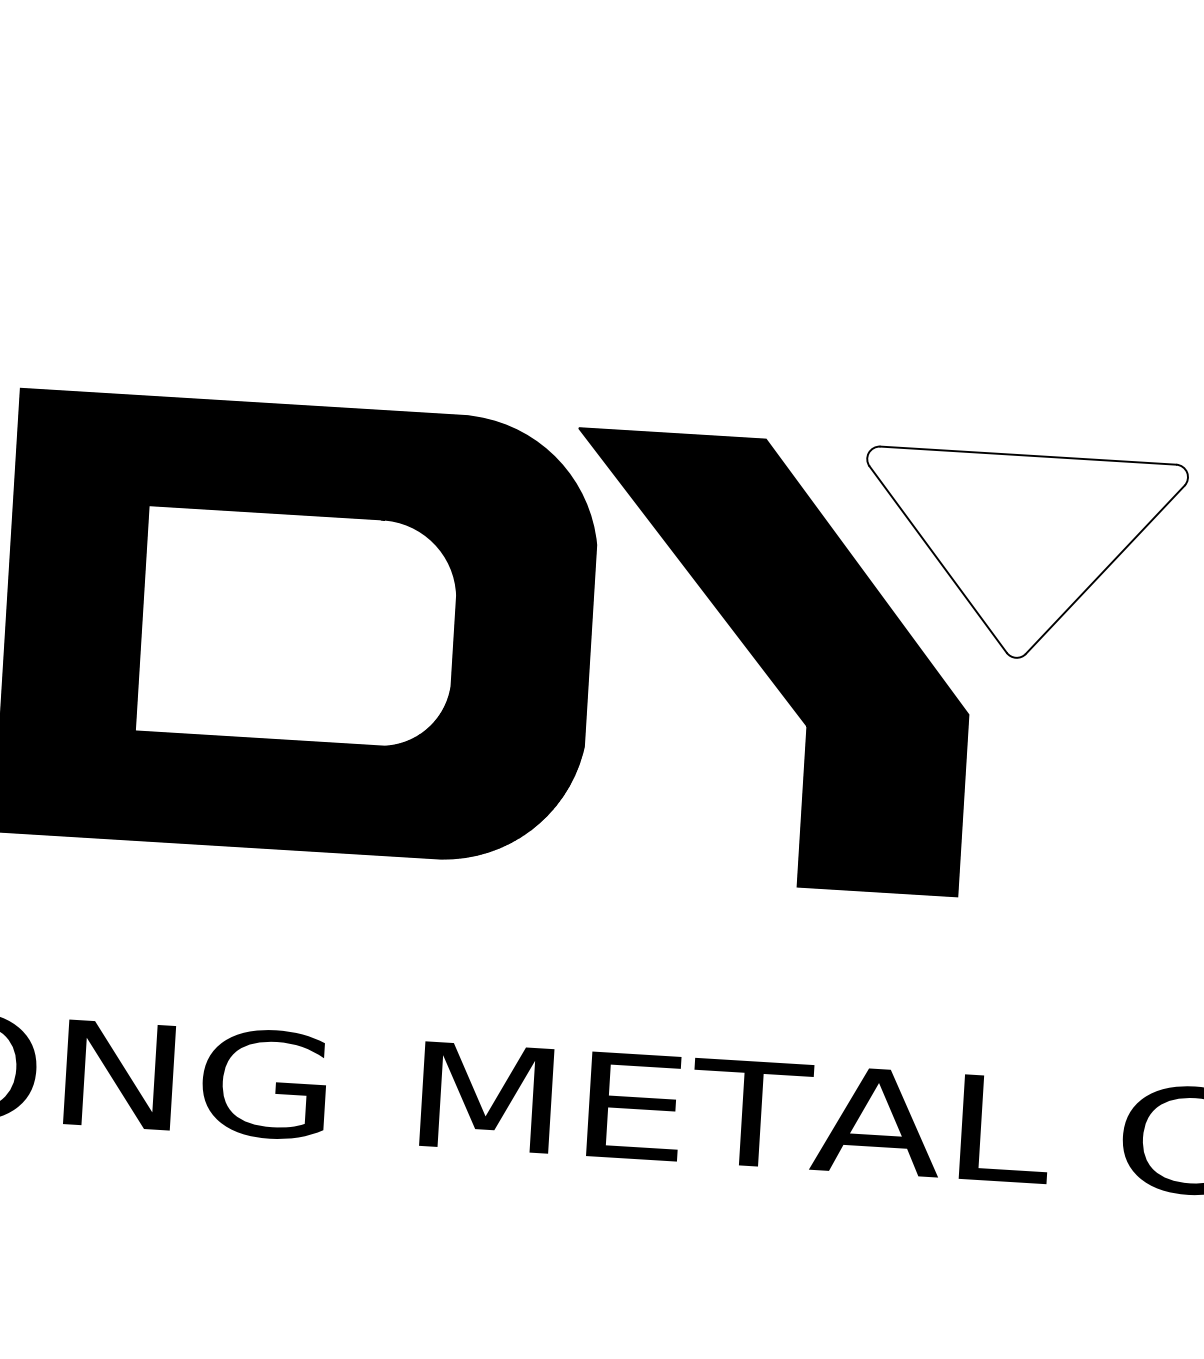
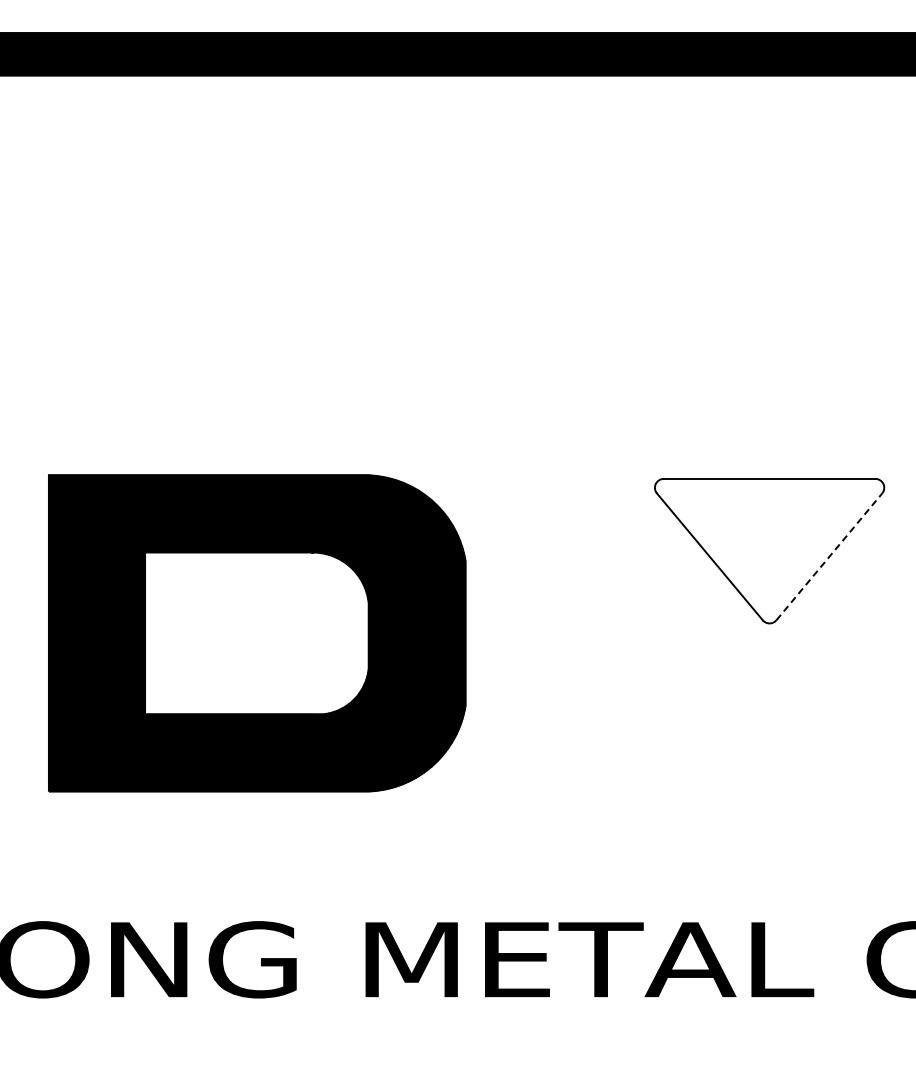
line: (1105, 569) -> (829, 556), solid -> dashed
part: (768, 662) -> (593, 637), removed

